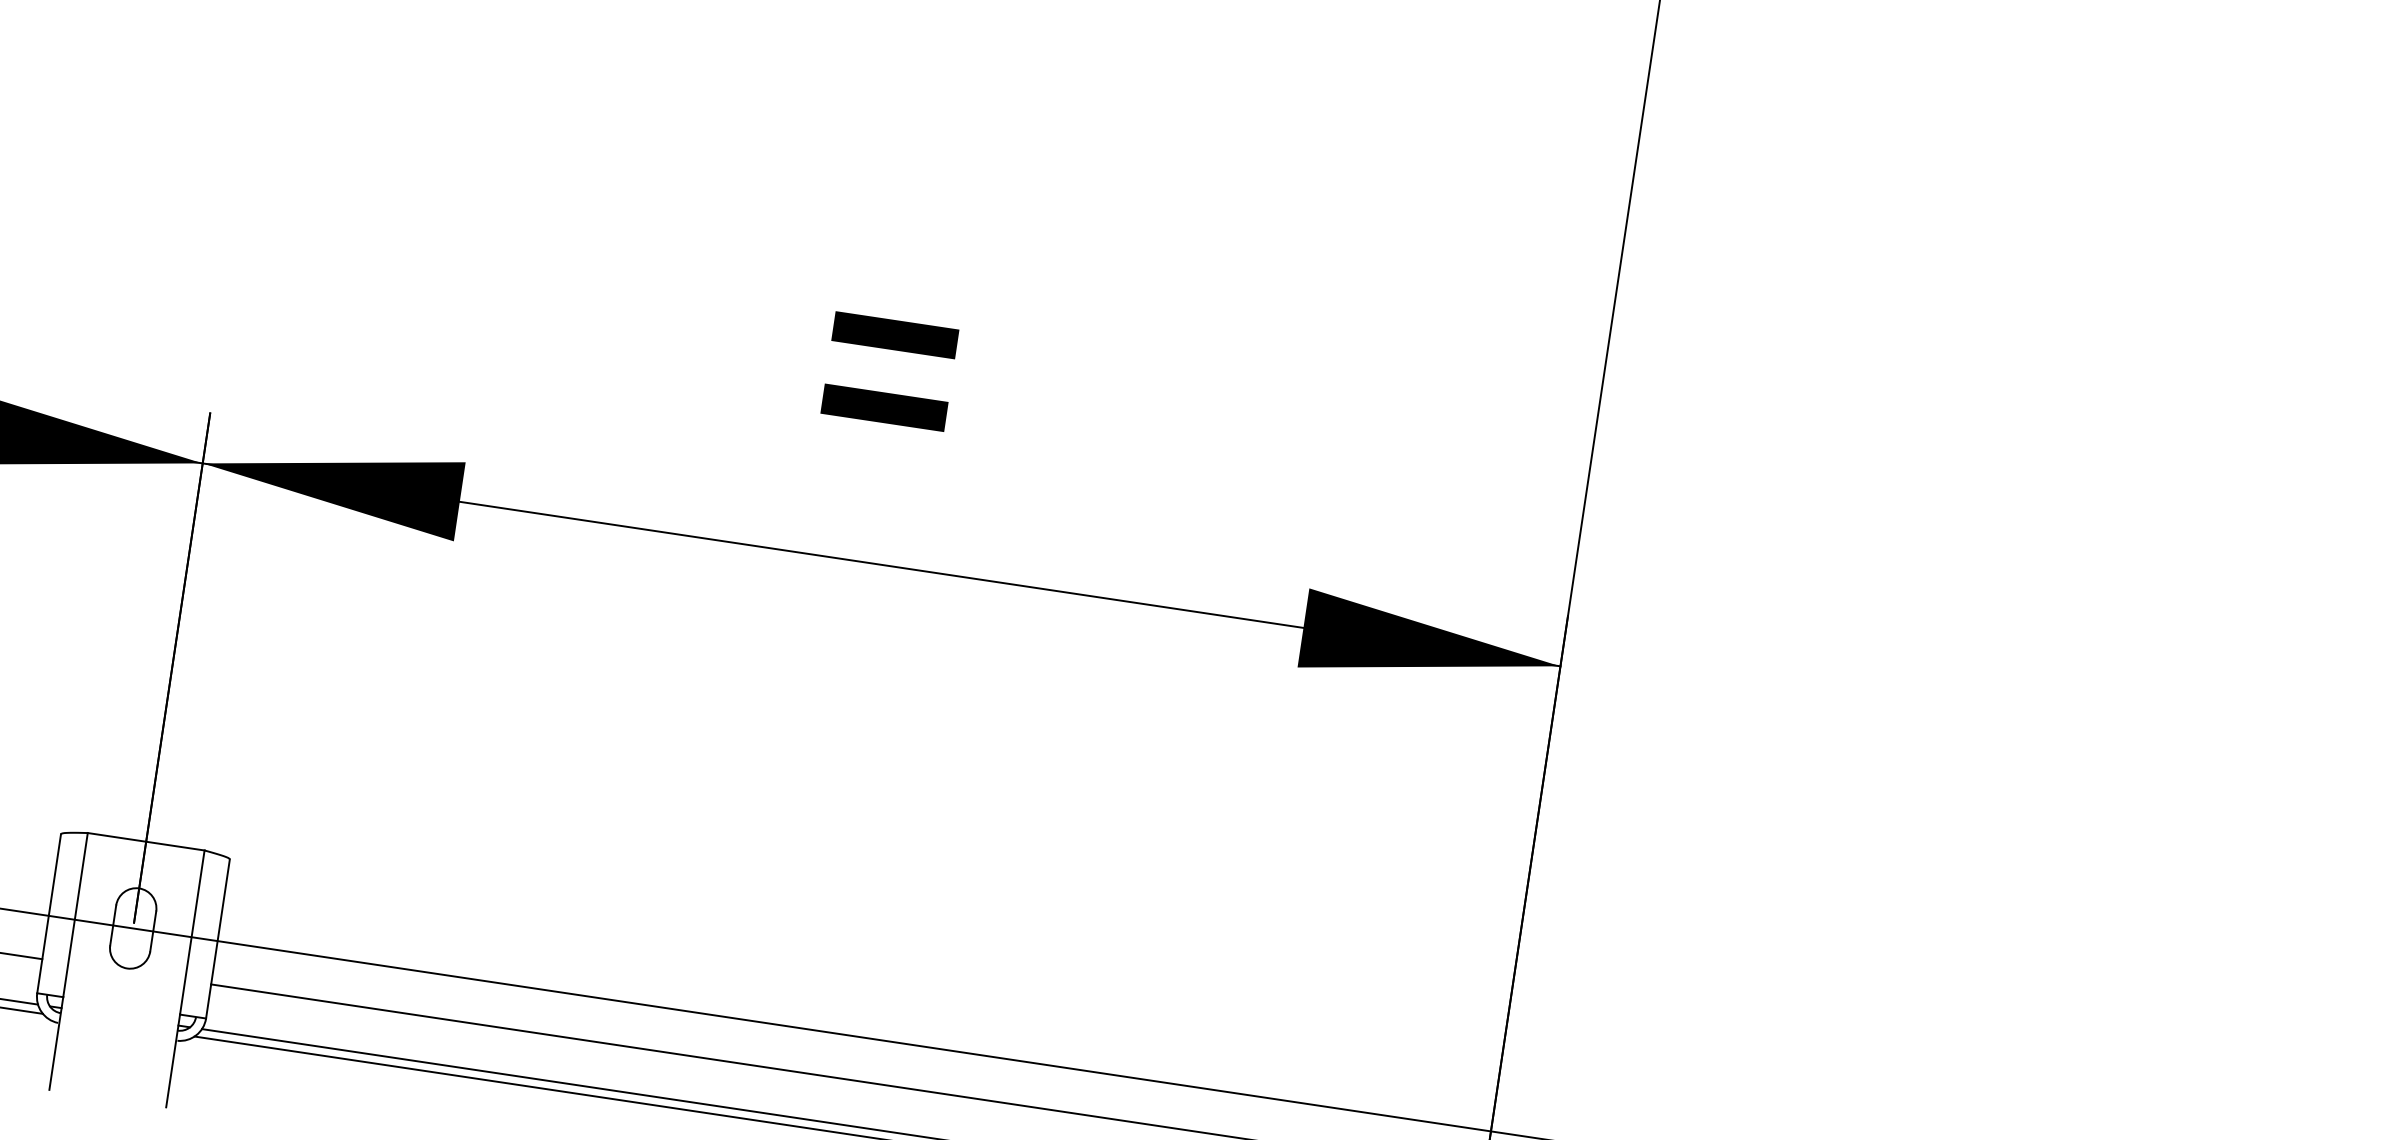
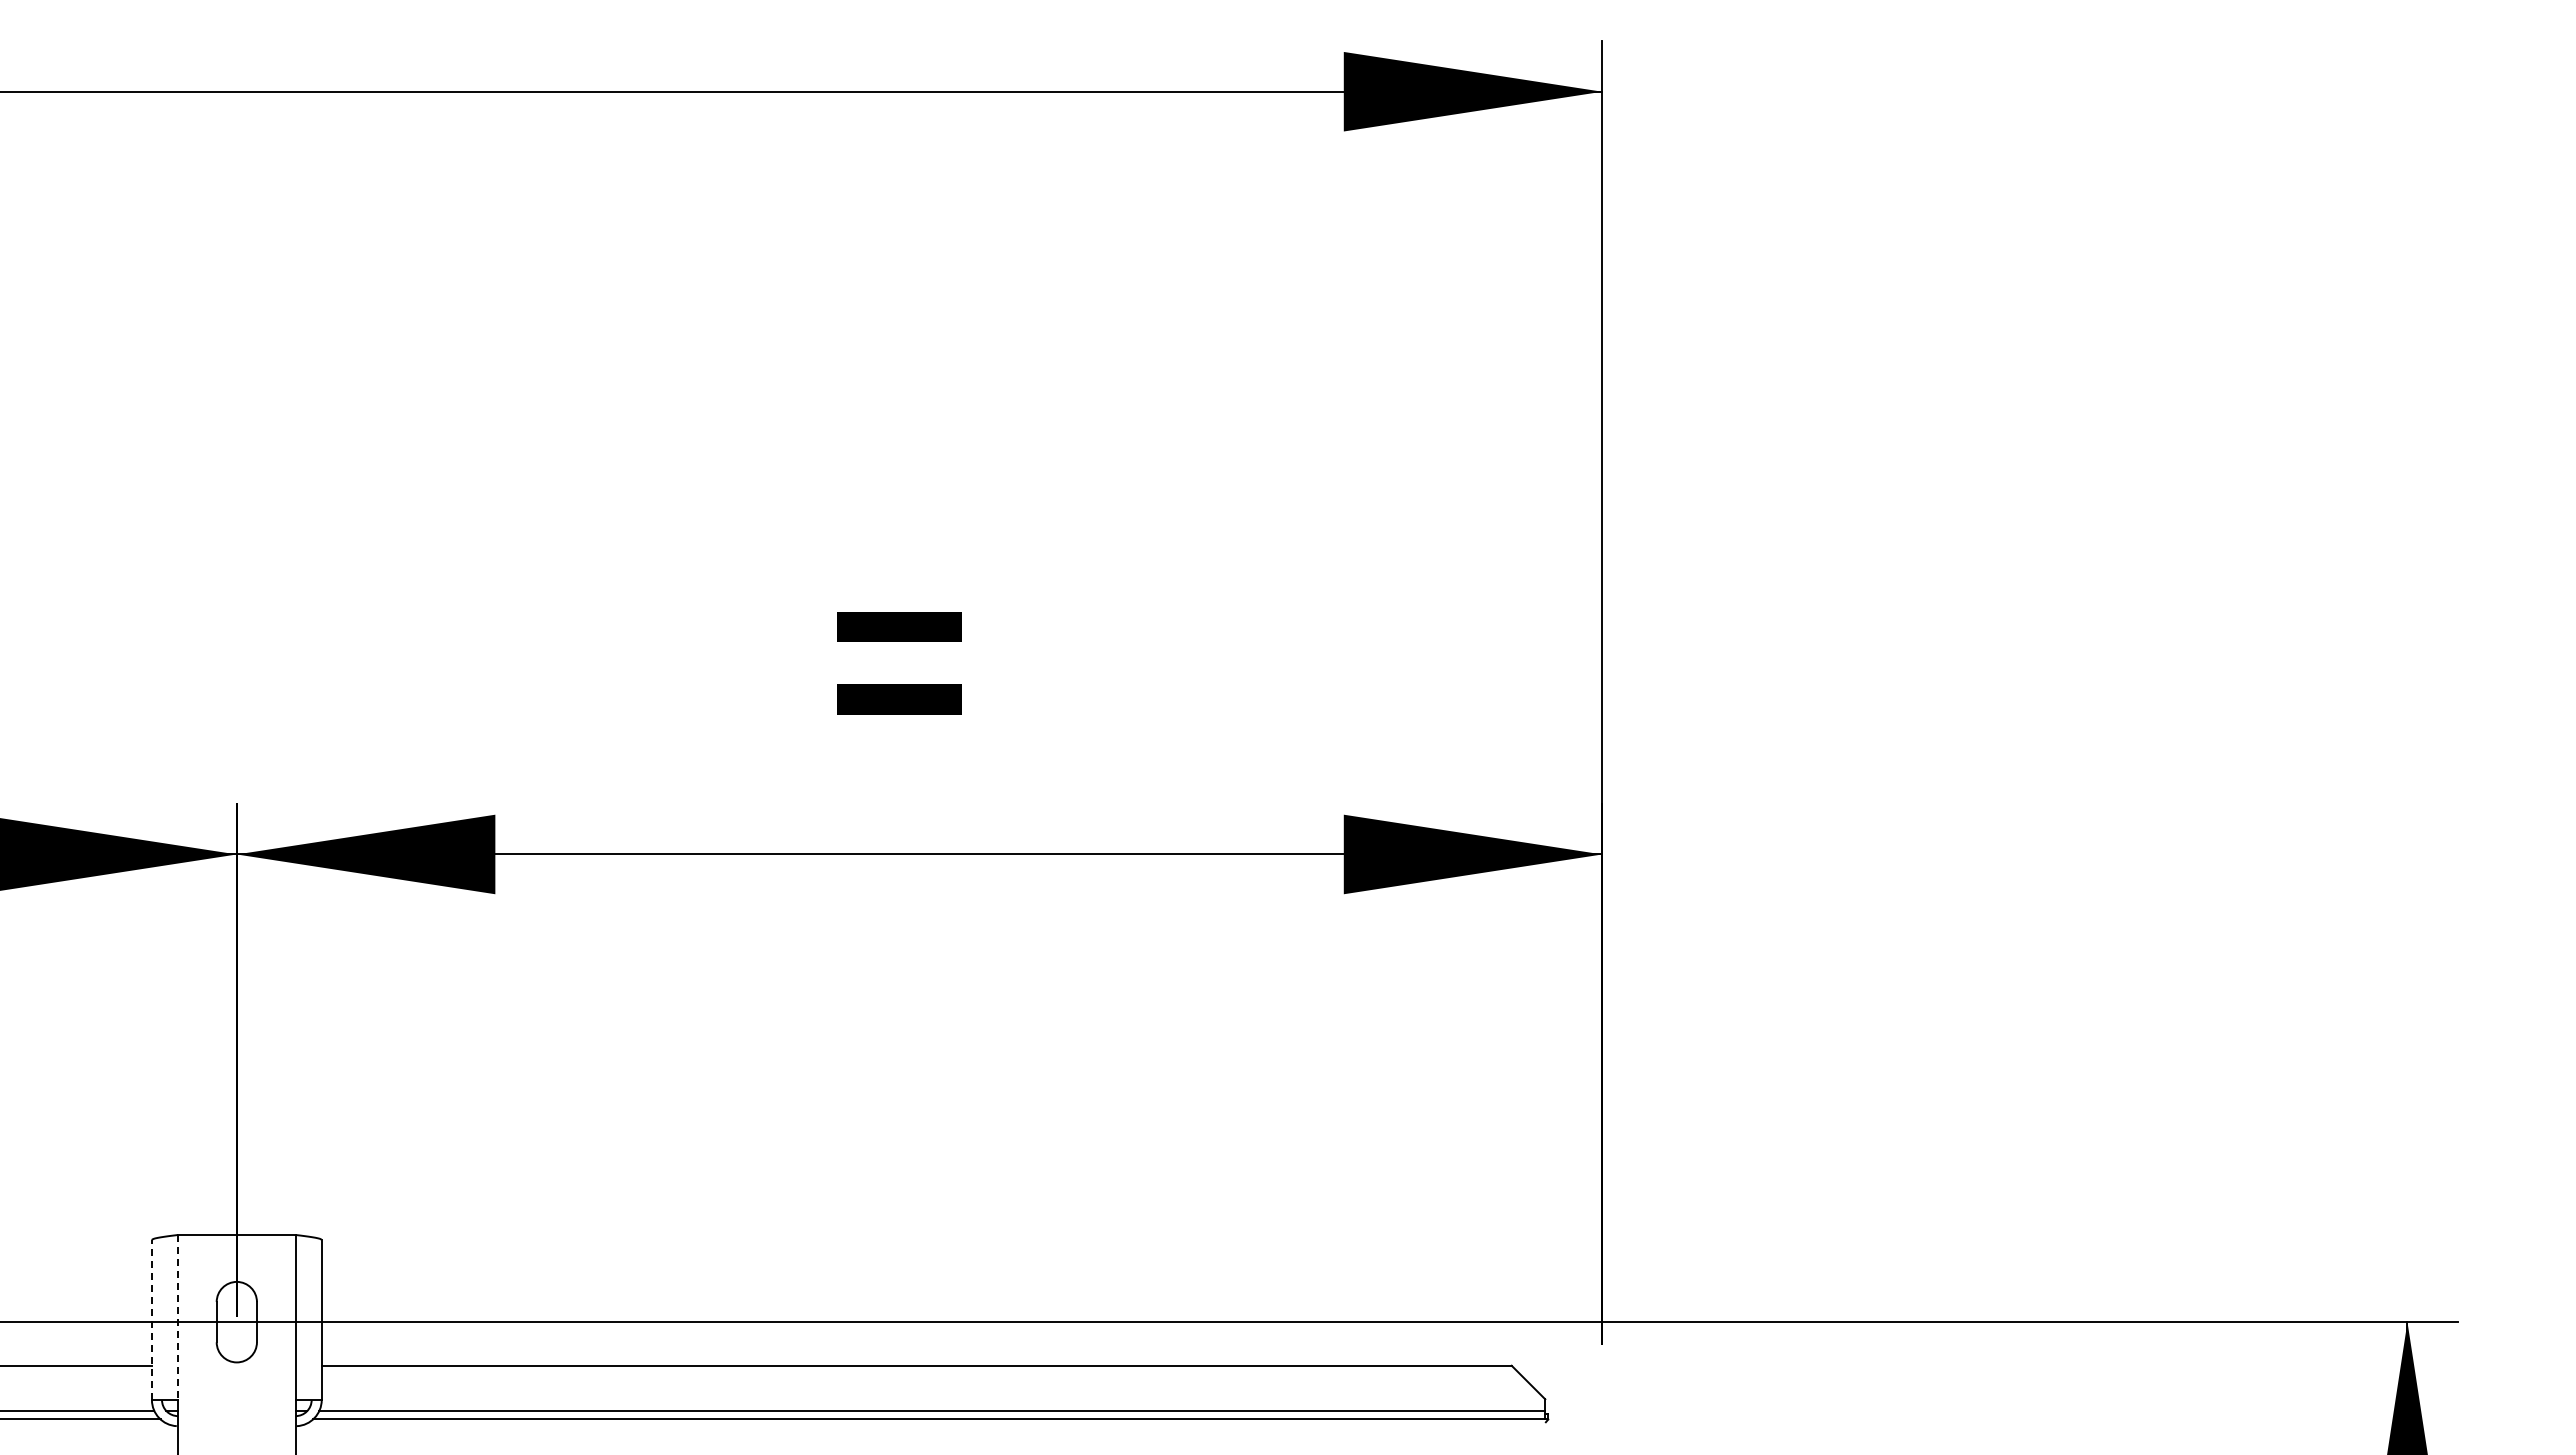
line: (48, 914) -> (151, 1320), solid -> dashed
line: (75, 915) -> (178, 1317), solid -> dashed

